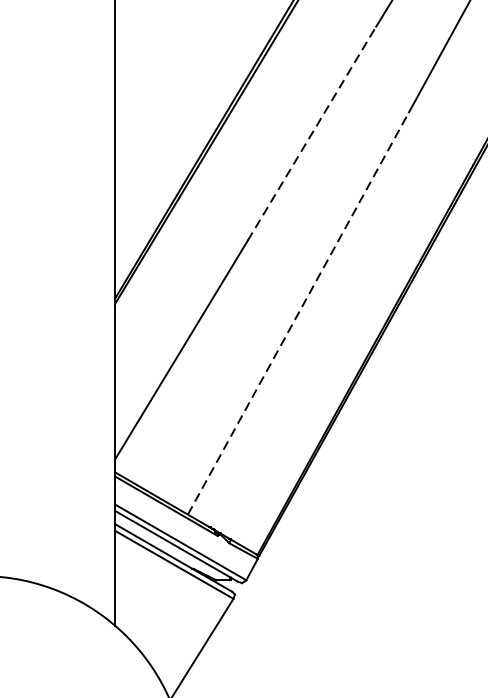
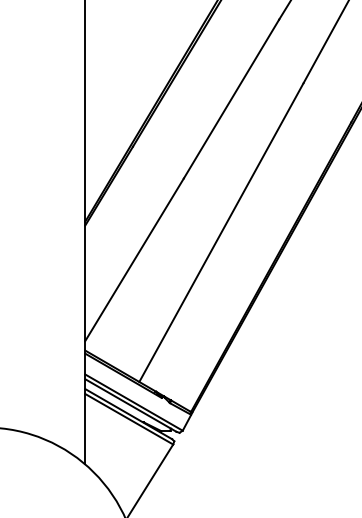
line: (312, 134) -> (231, 99), dashed -> solid
line: (298, 313) -> (221, 232), dashed -> solid

